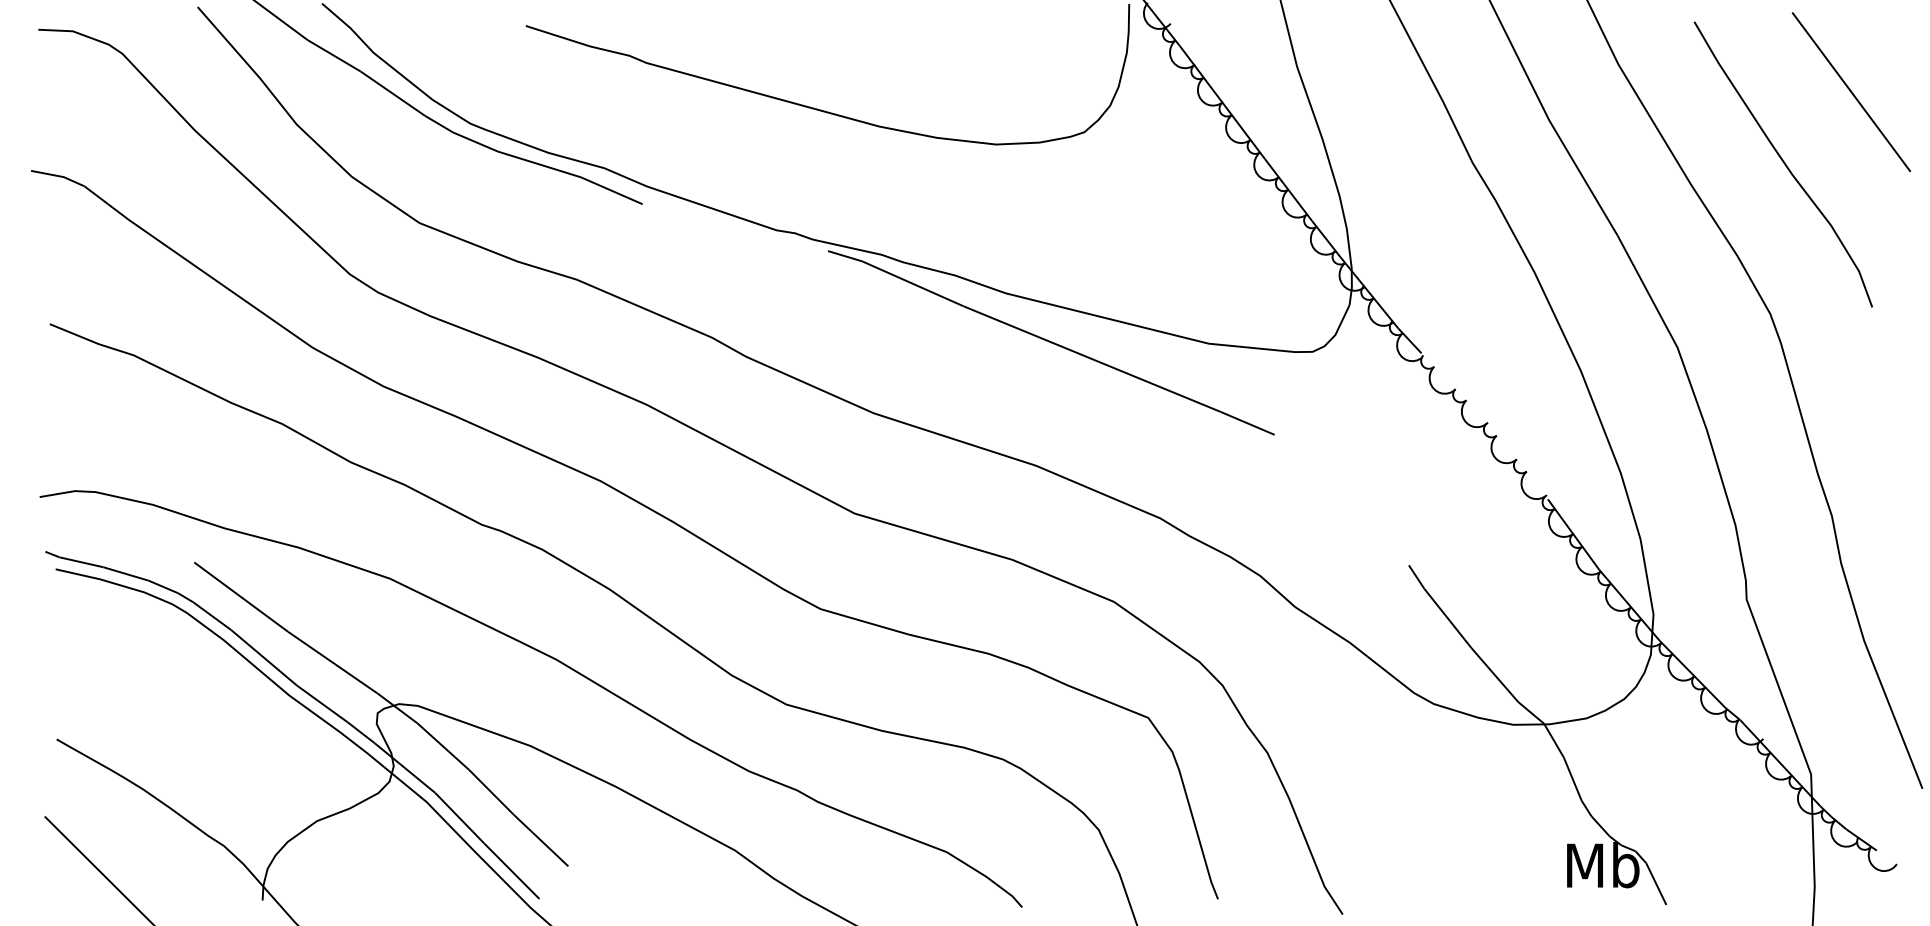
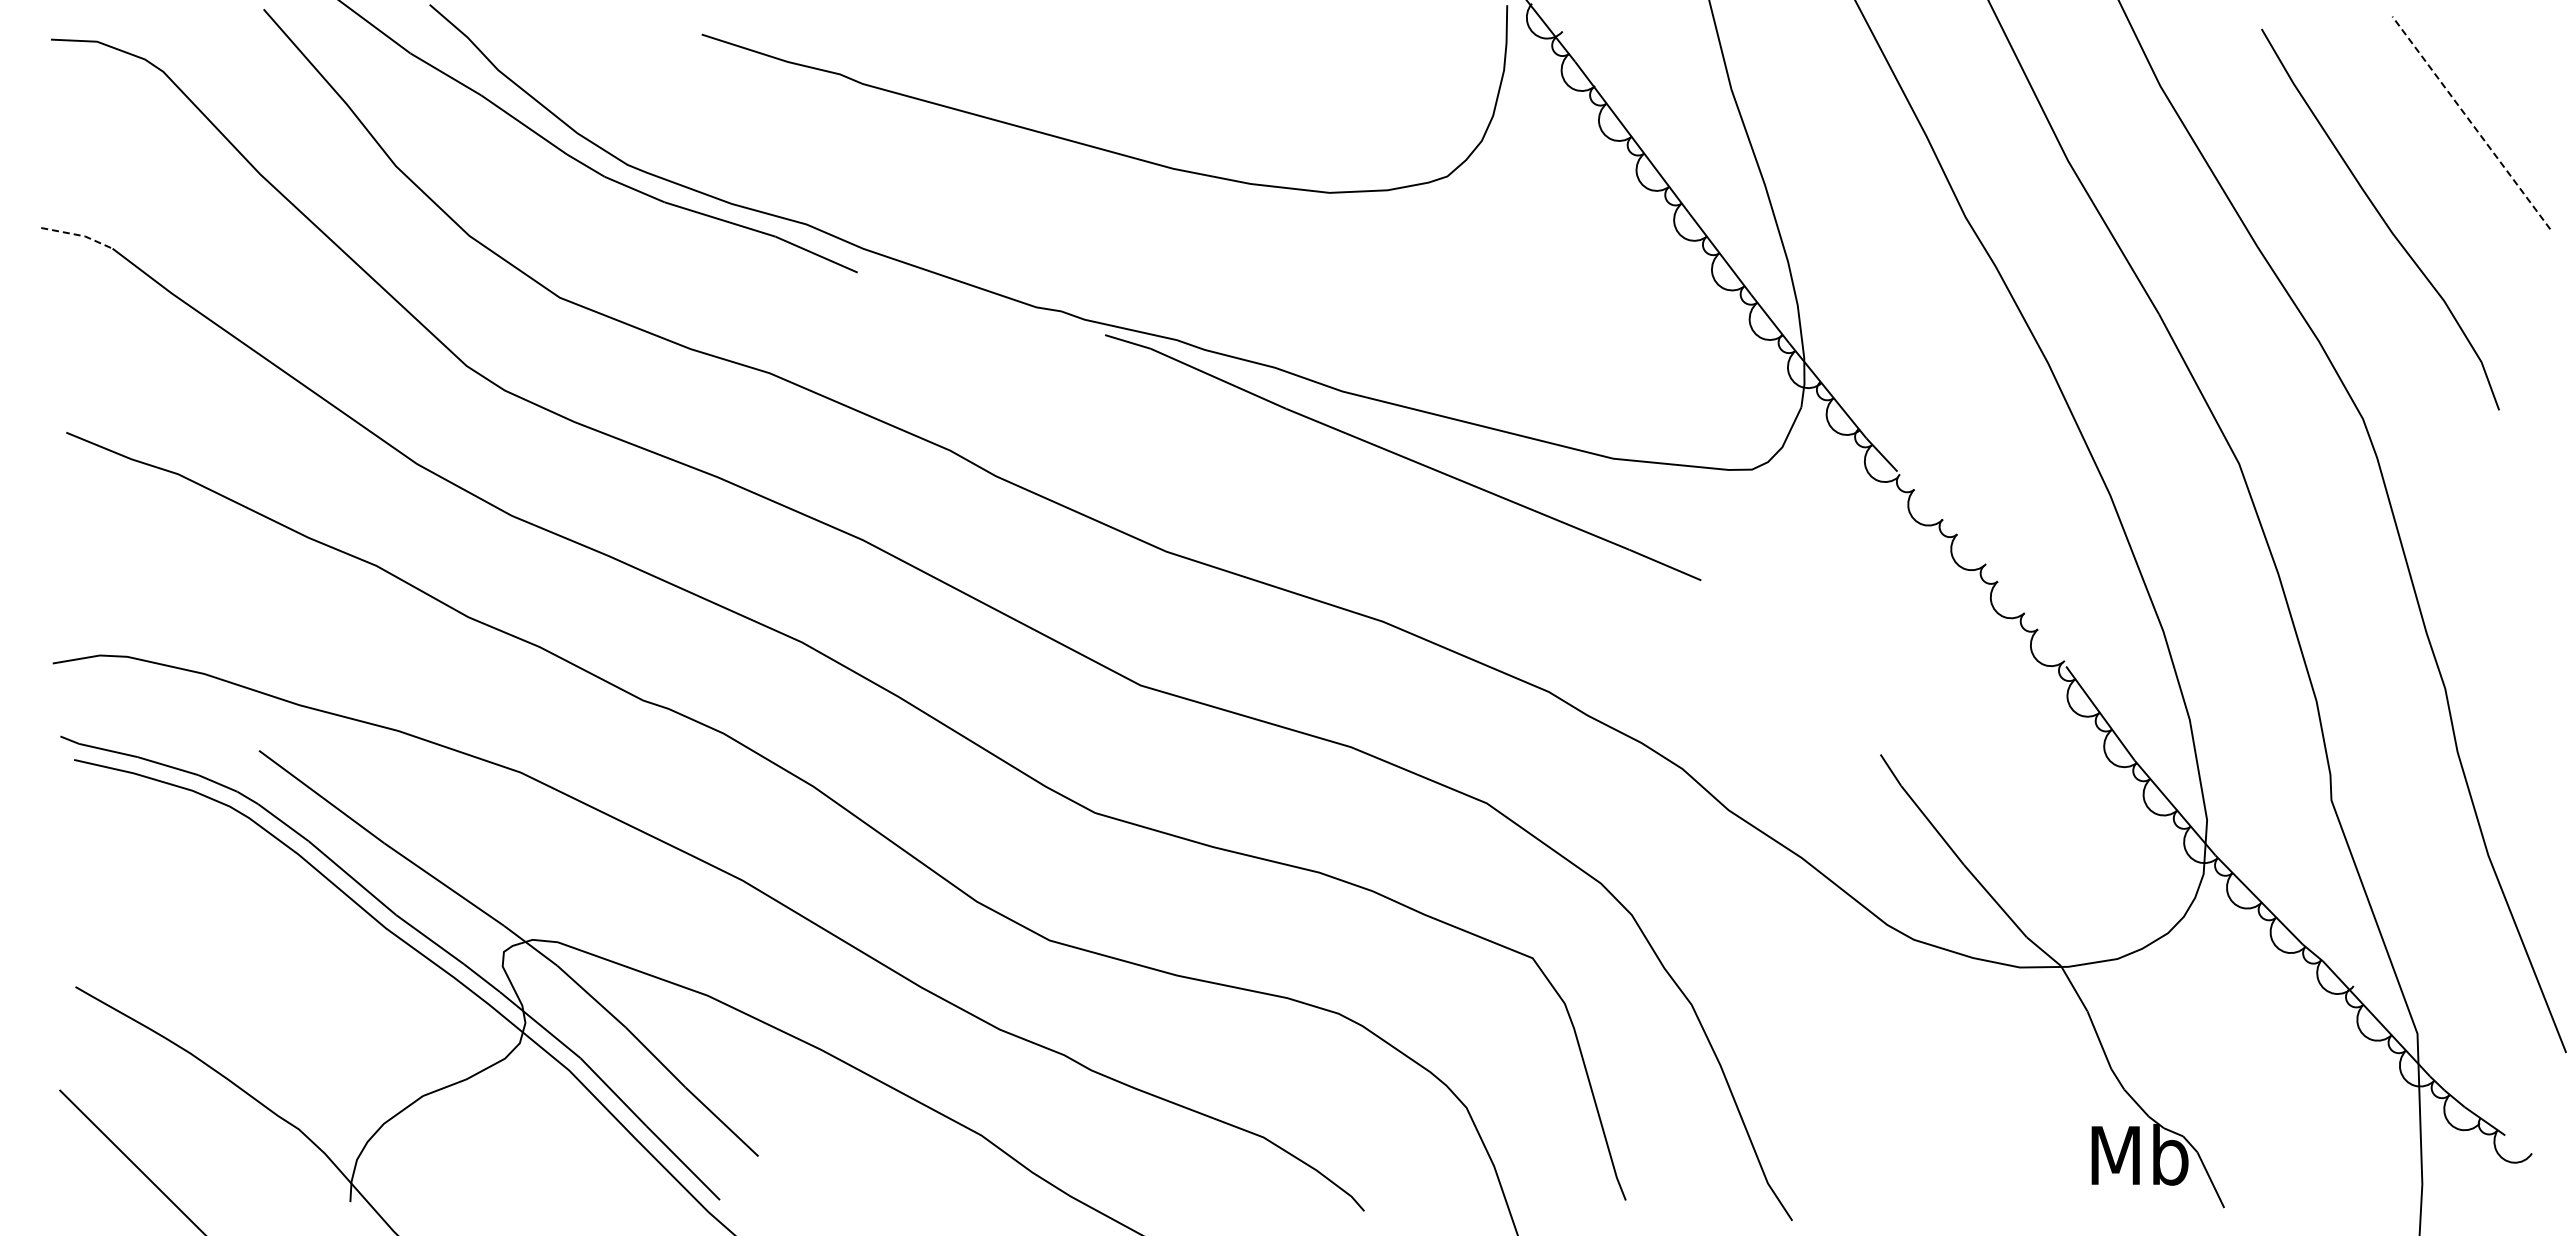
line: (1851, 91) -> (2471, 122), solid -> dashed
line: (59, 176) -> (79, 235), solid -> dashed

